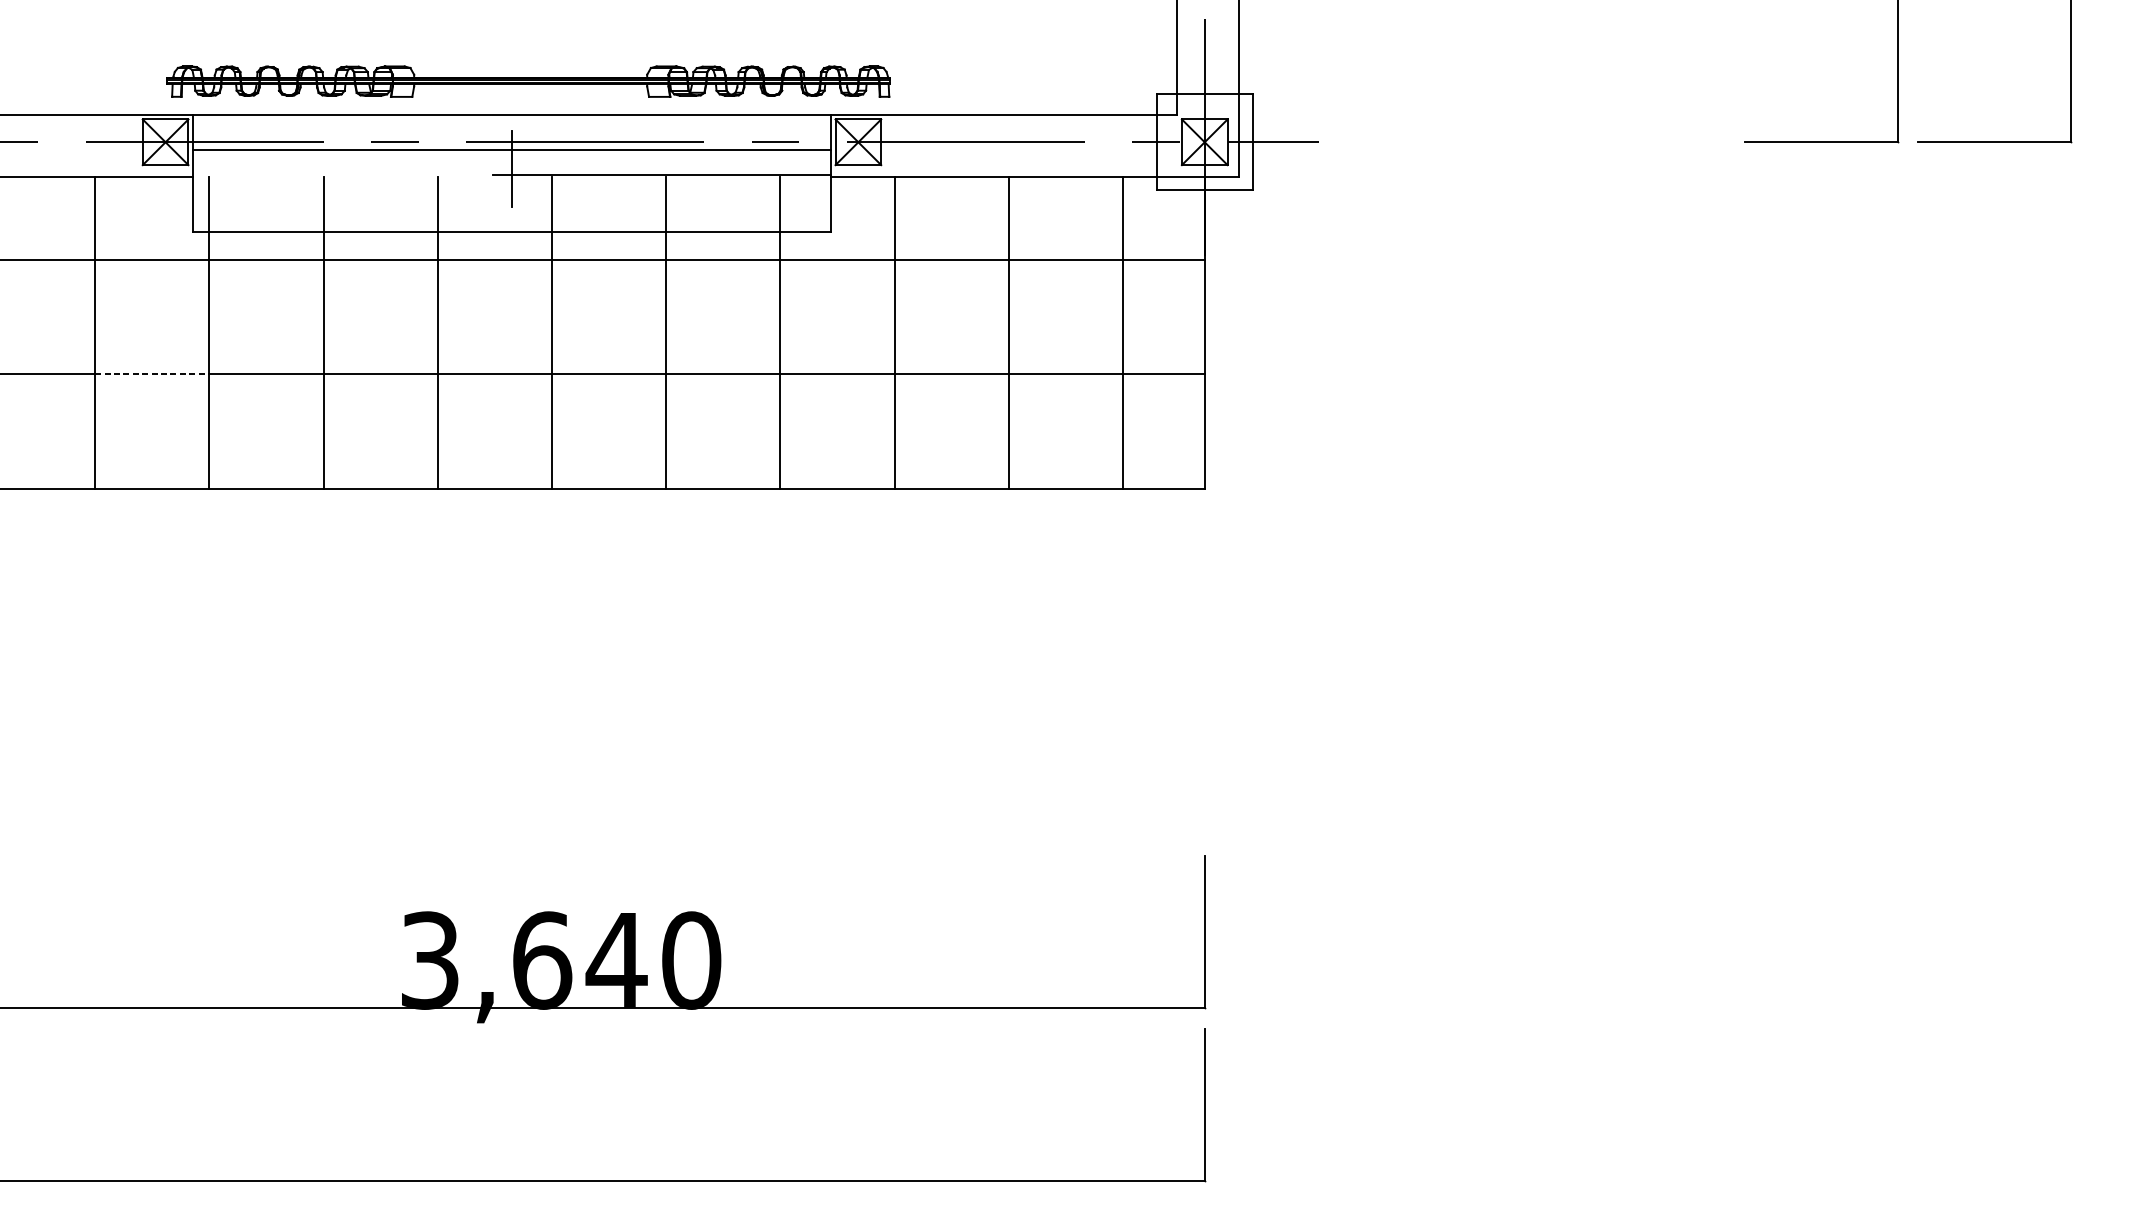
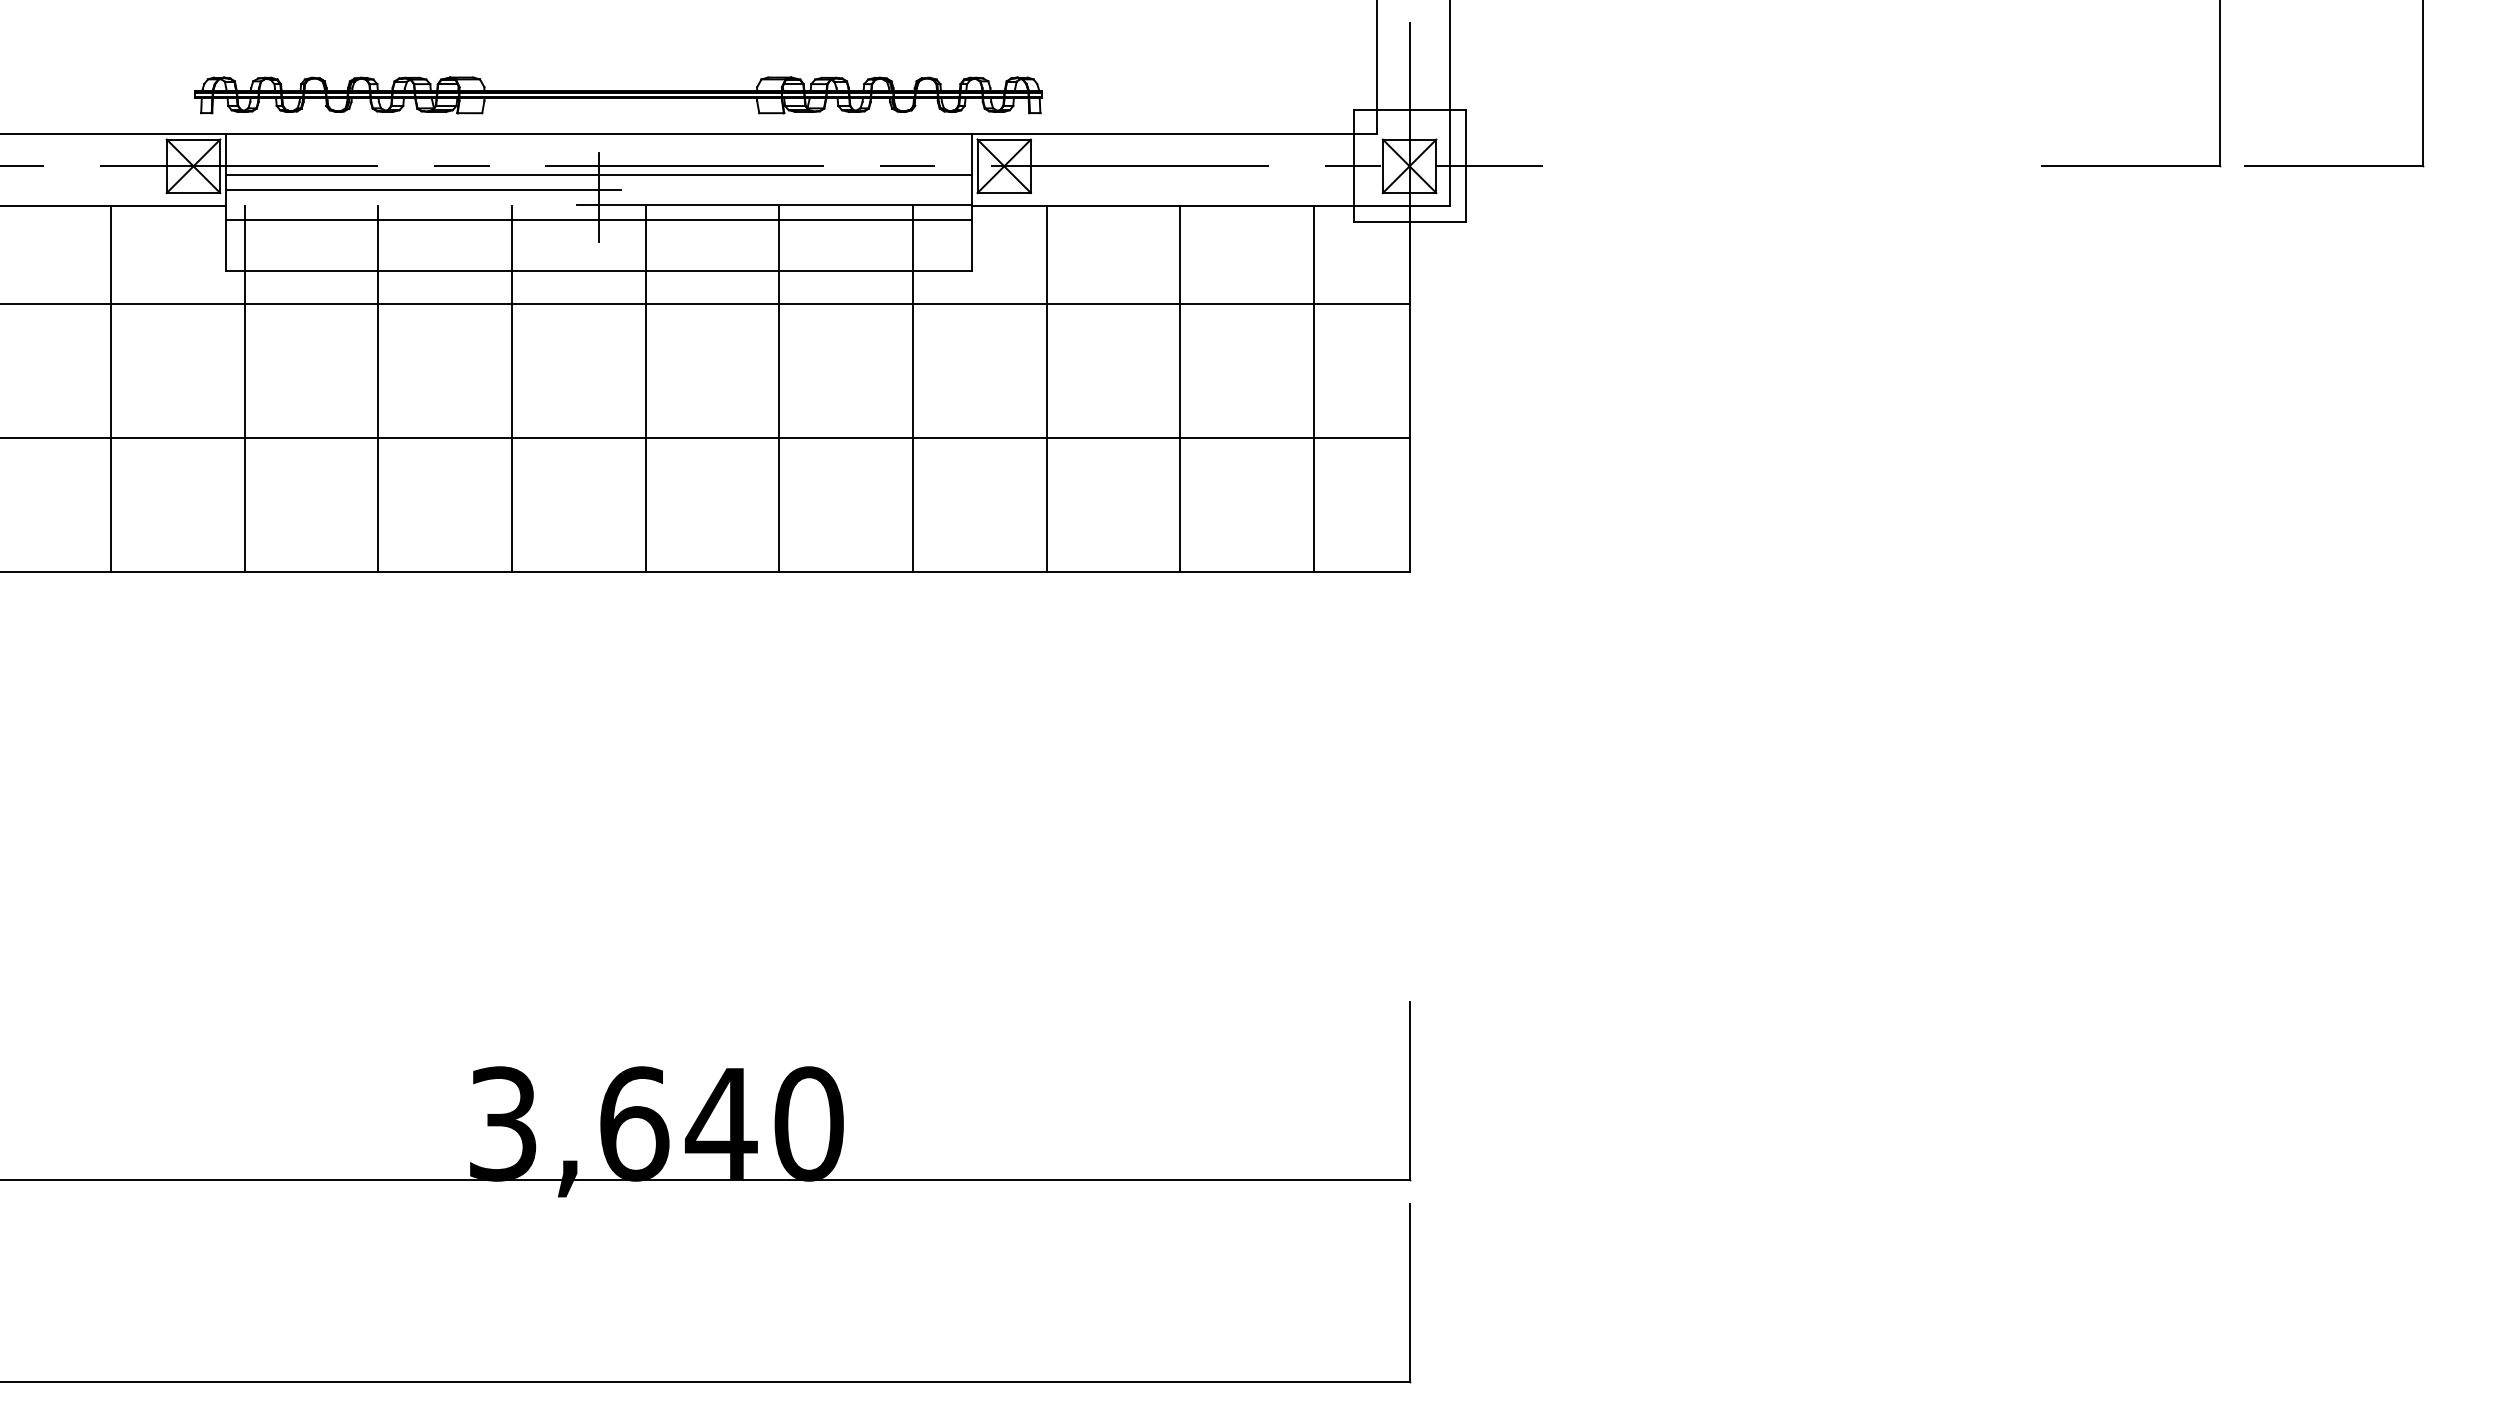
line: (362, 162) -> (423, 190), added
line: (511, 187) -> (598, 219), added
line: (151, 374) -> (177, 438), dashed -> solid

